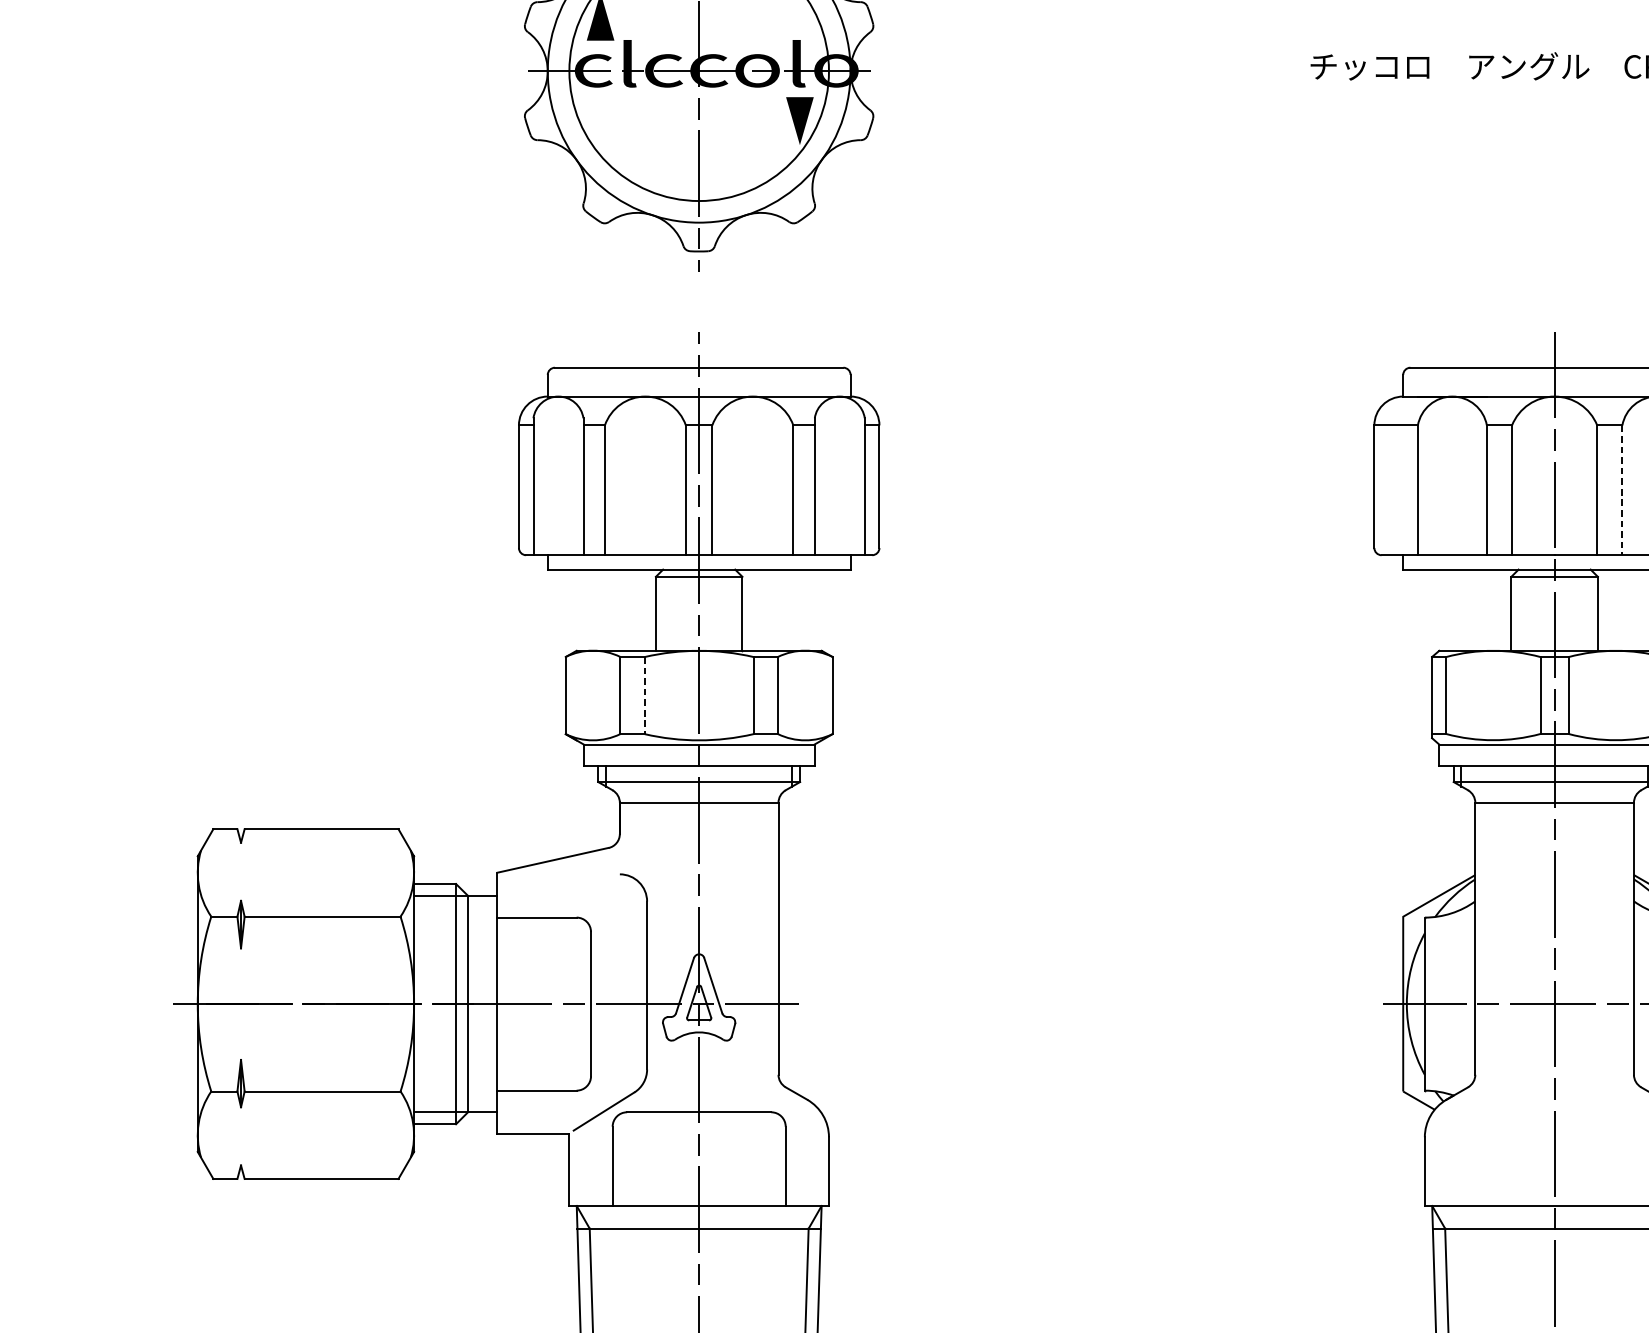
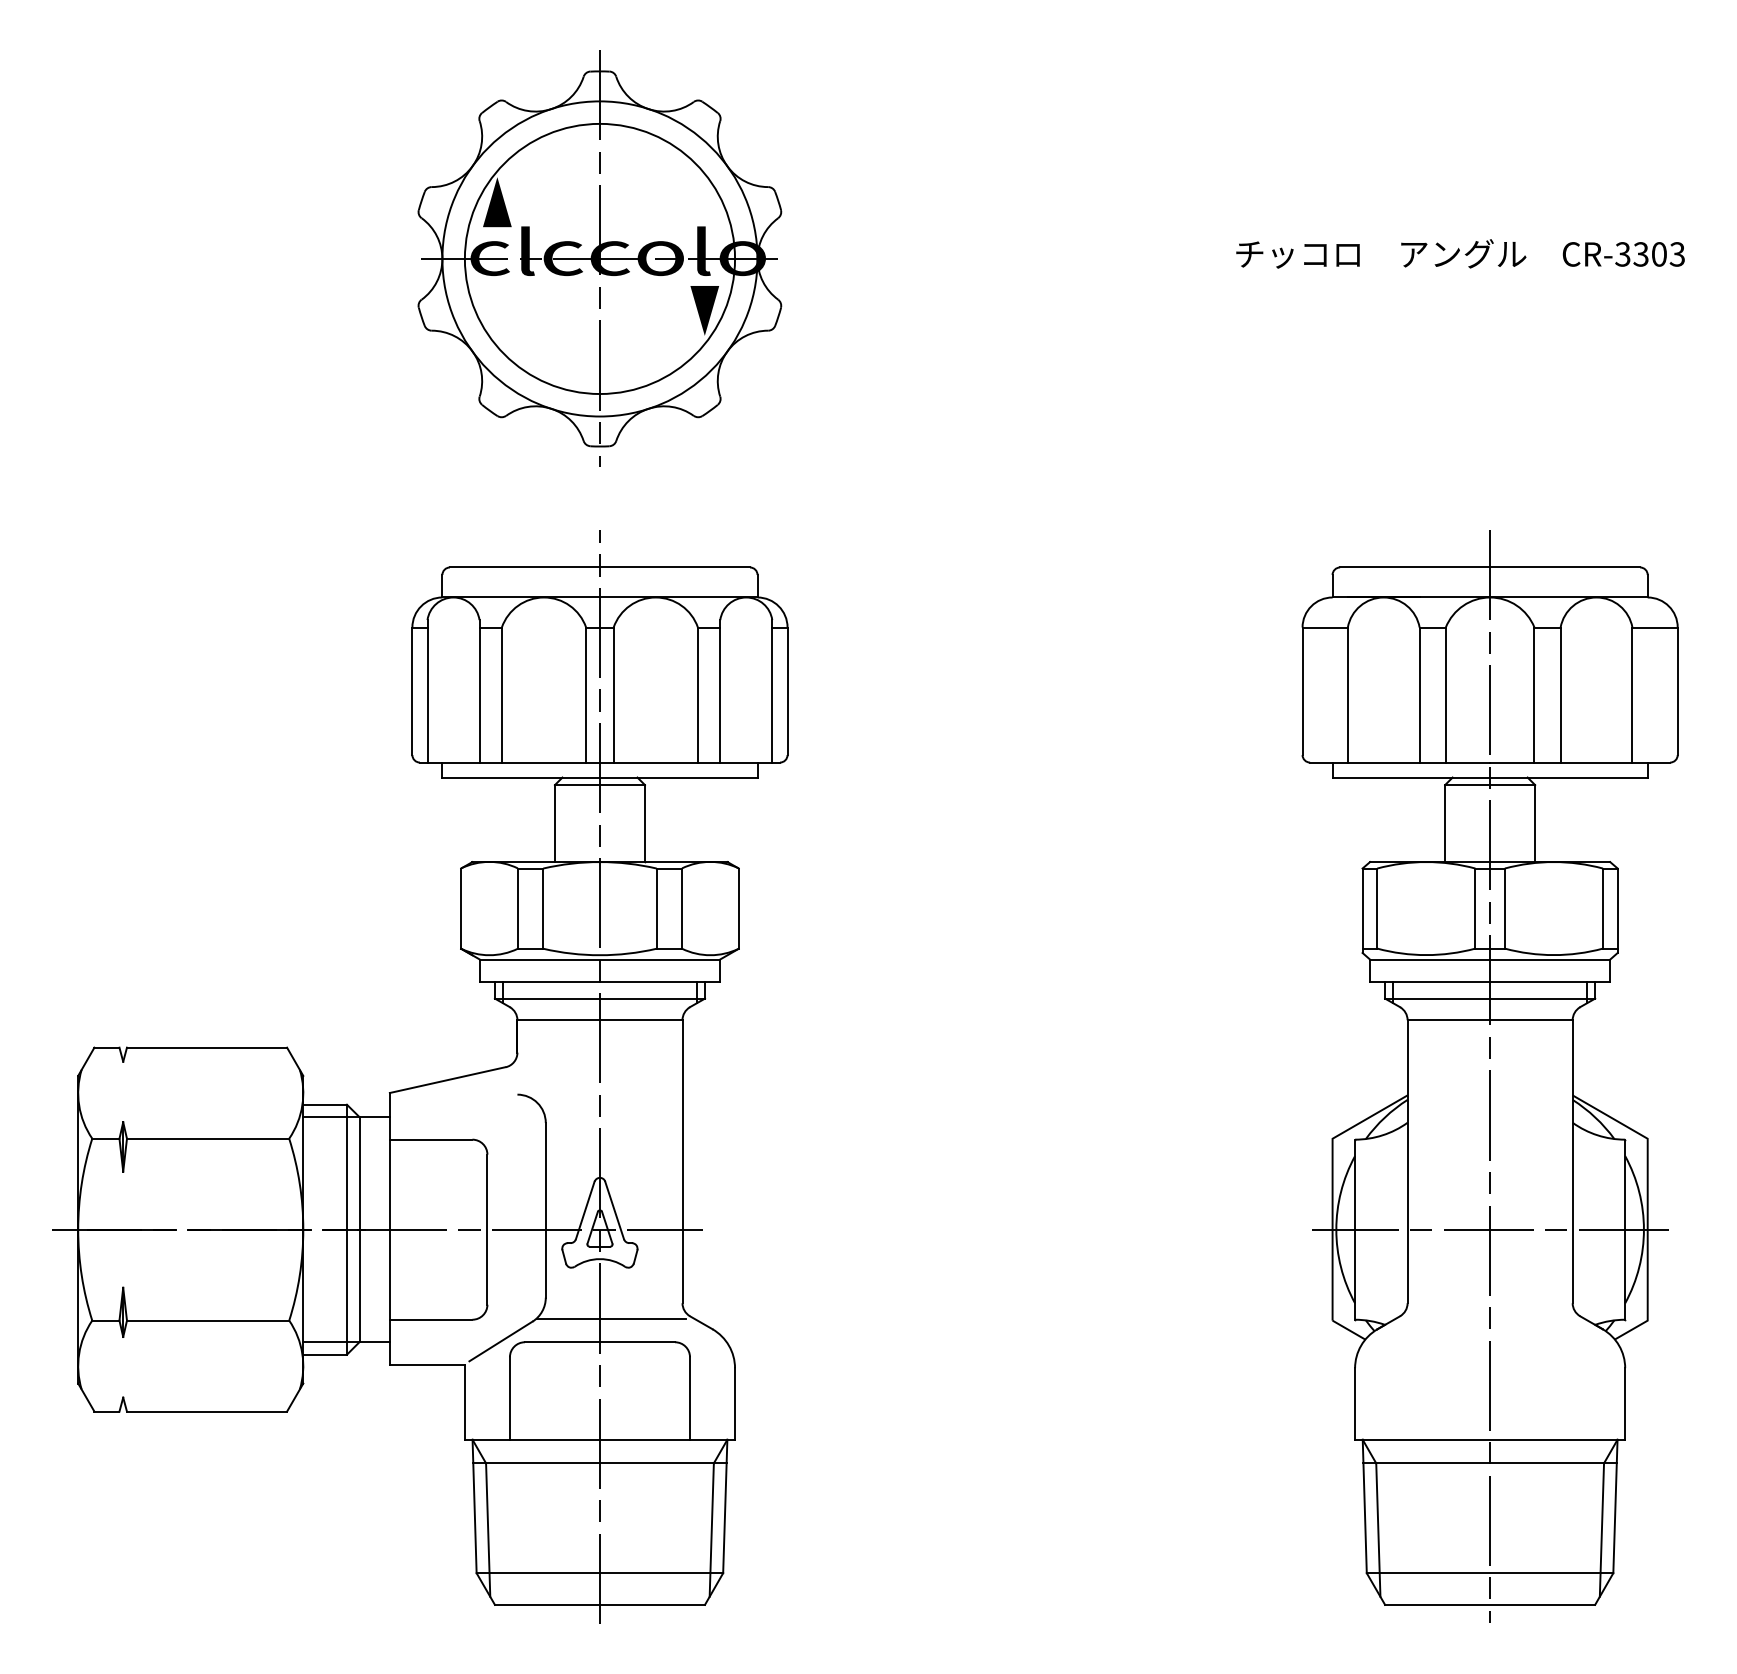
line: (1622, 490) -> (1560, 695), dashed -> solid
line: (644, 696) -> (543, 909), dashed -> solid
line: (710, 1089) -> (611, 1318), added

